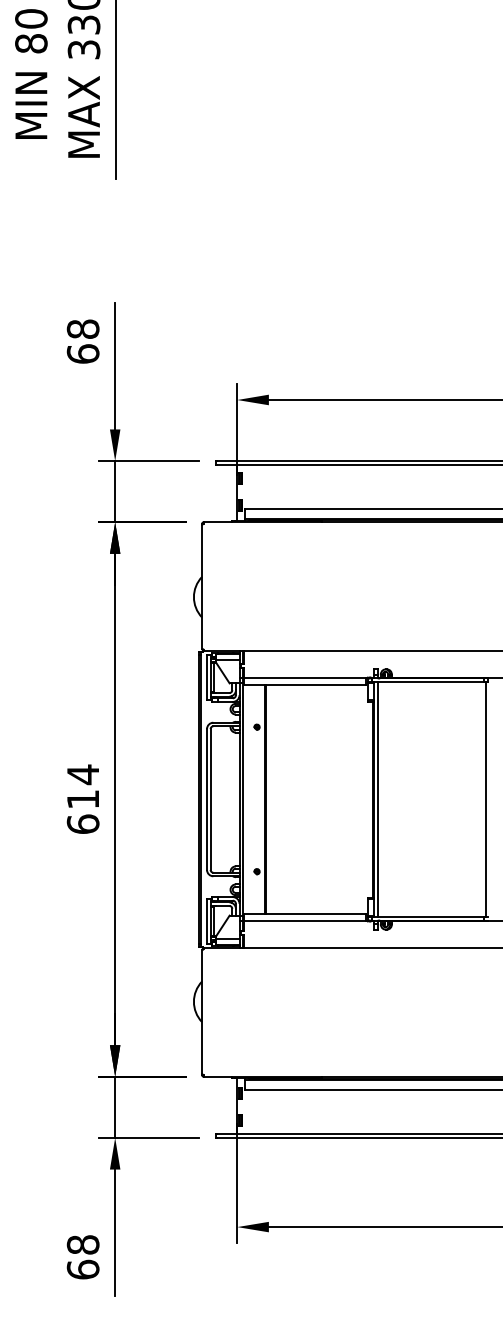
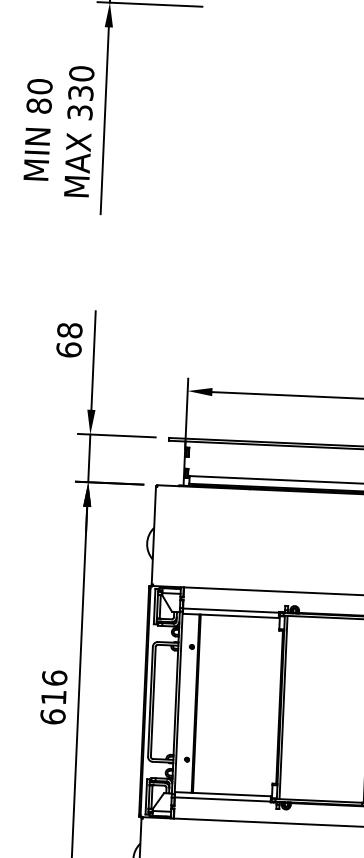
text: (82, 774) -> (54, 677), 614 -> 616

